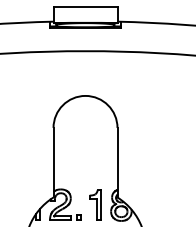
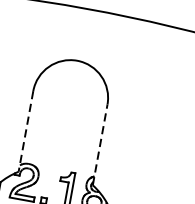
line: (53, 162) -> (25, 131), solid -> dashed
line: (117, 162) -> (100, 144), solid -> dashed

